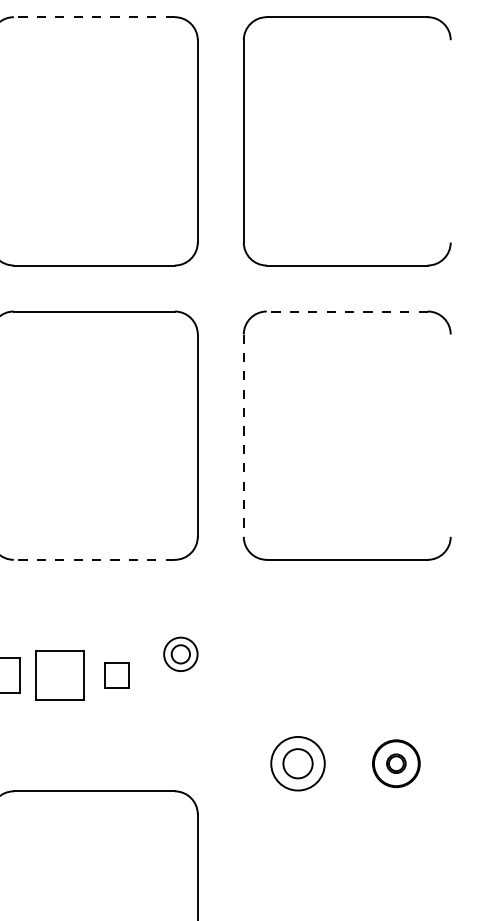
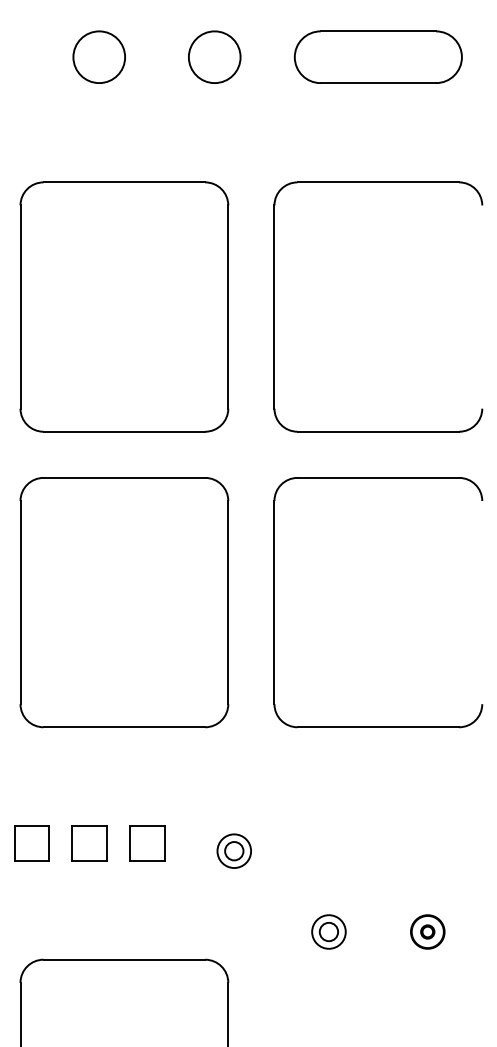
line: (94, 17) -> (124, 182), dashed -> solid
line: (347, 311) -> (378, 477), dashed -> solid
line: (243, 435) -> (274, 602), dashed -> solid
line: (94, 560) -> (124, 727), dashed -> solid
part: (180, 653) -> (233, 850), moved
part: (59, 675) -> (89, 843), size x0.71
part: (117, 675) -> (147, 843), size x1.43
part: (297, 763) -> (328, 931), size x0.62
part: (396, 763) -> (427, 931), size x0.71

